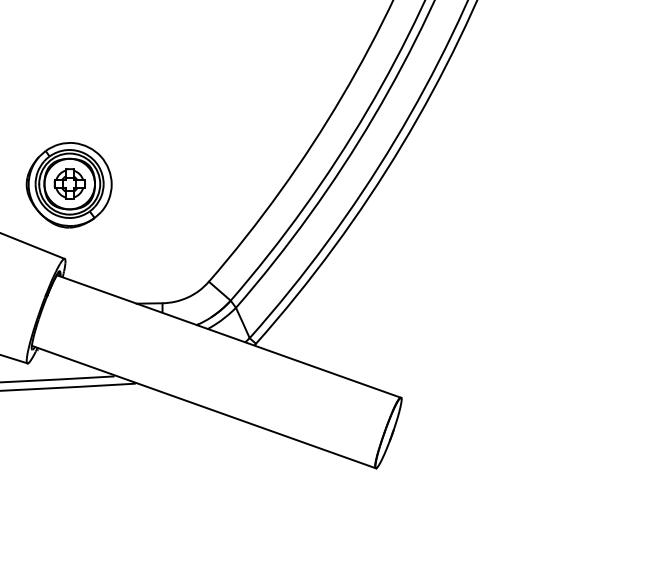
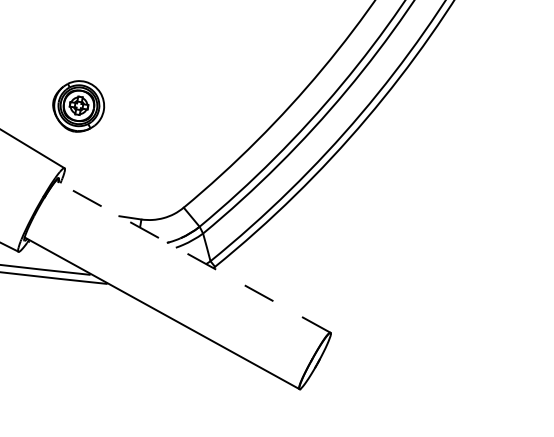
part: (68, 185) -> (78, 106), size x0.7
line: (229, 336) -> (193, 256), solid -> dashed

